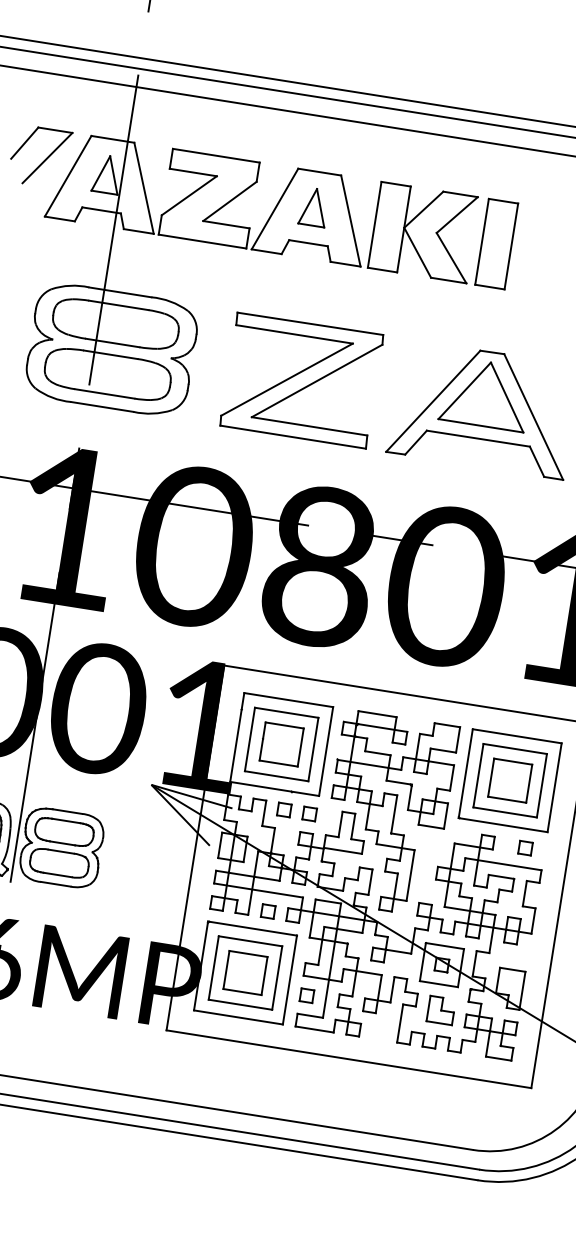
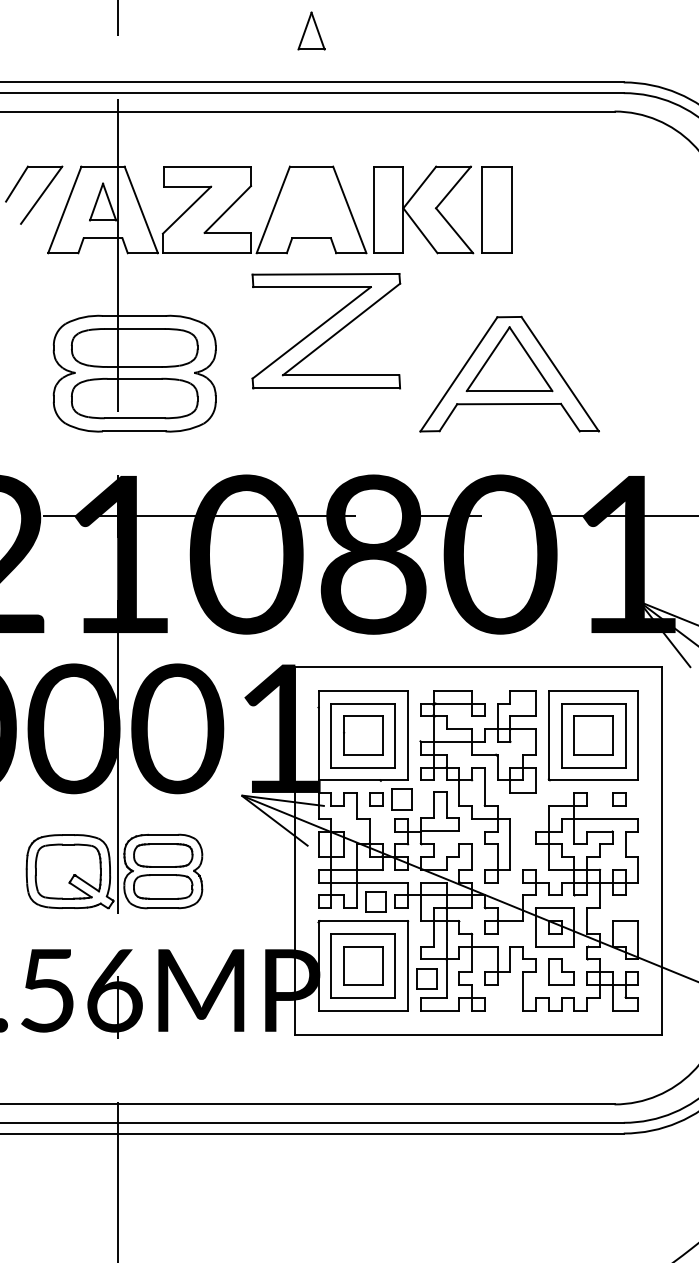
part: (314, 206) -> (311, 30), moved
part: (301, 380) -> (326, 331), moved
part: (309, 813) -> (401, 799), size x1.6
part: (268, 911) -> (376, 901), size x1.6
part: (307, 995) -> (427, 978), size x1.6

